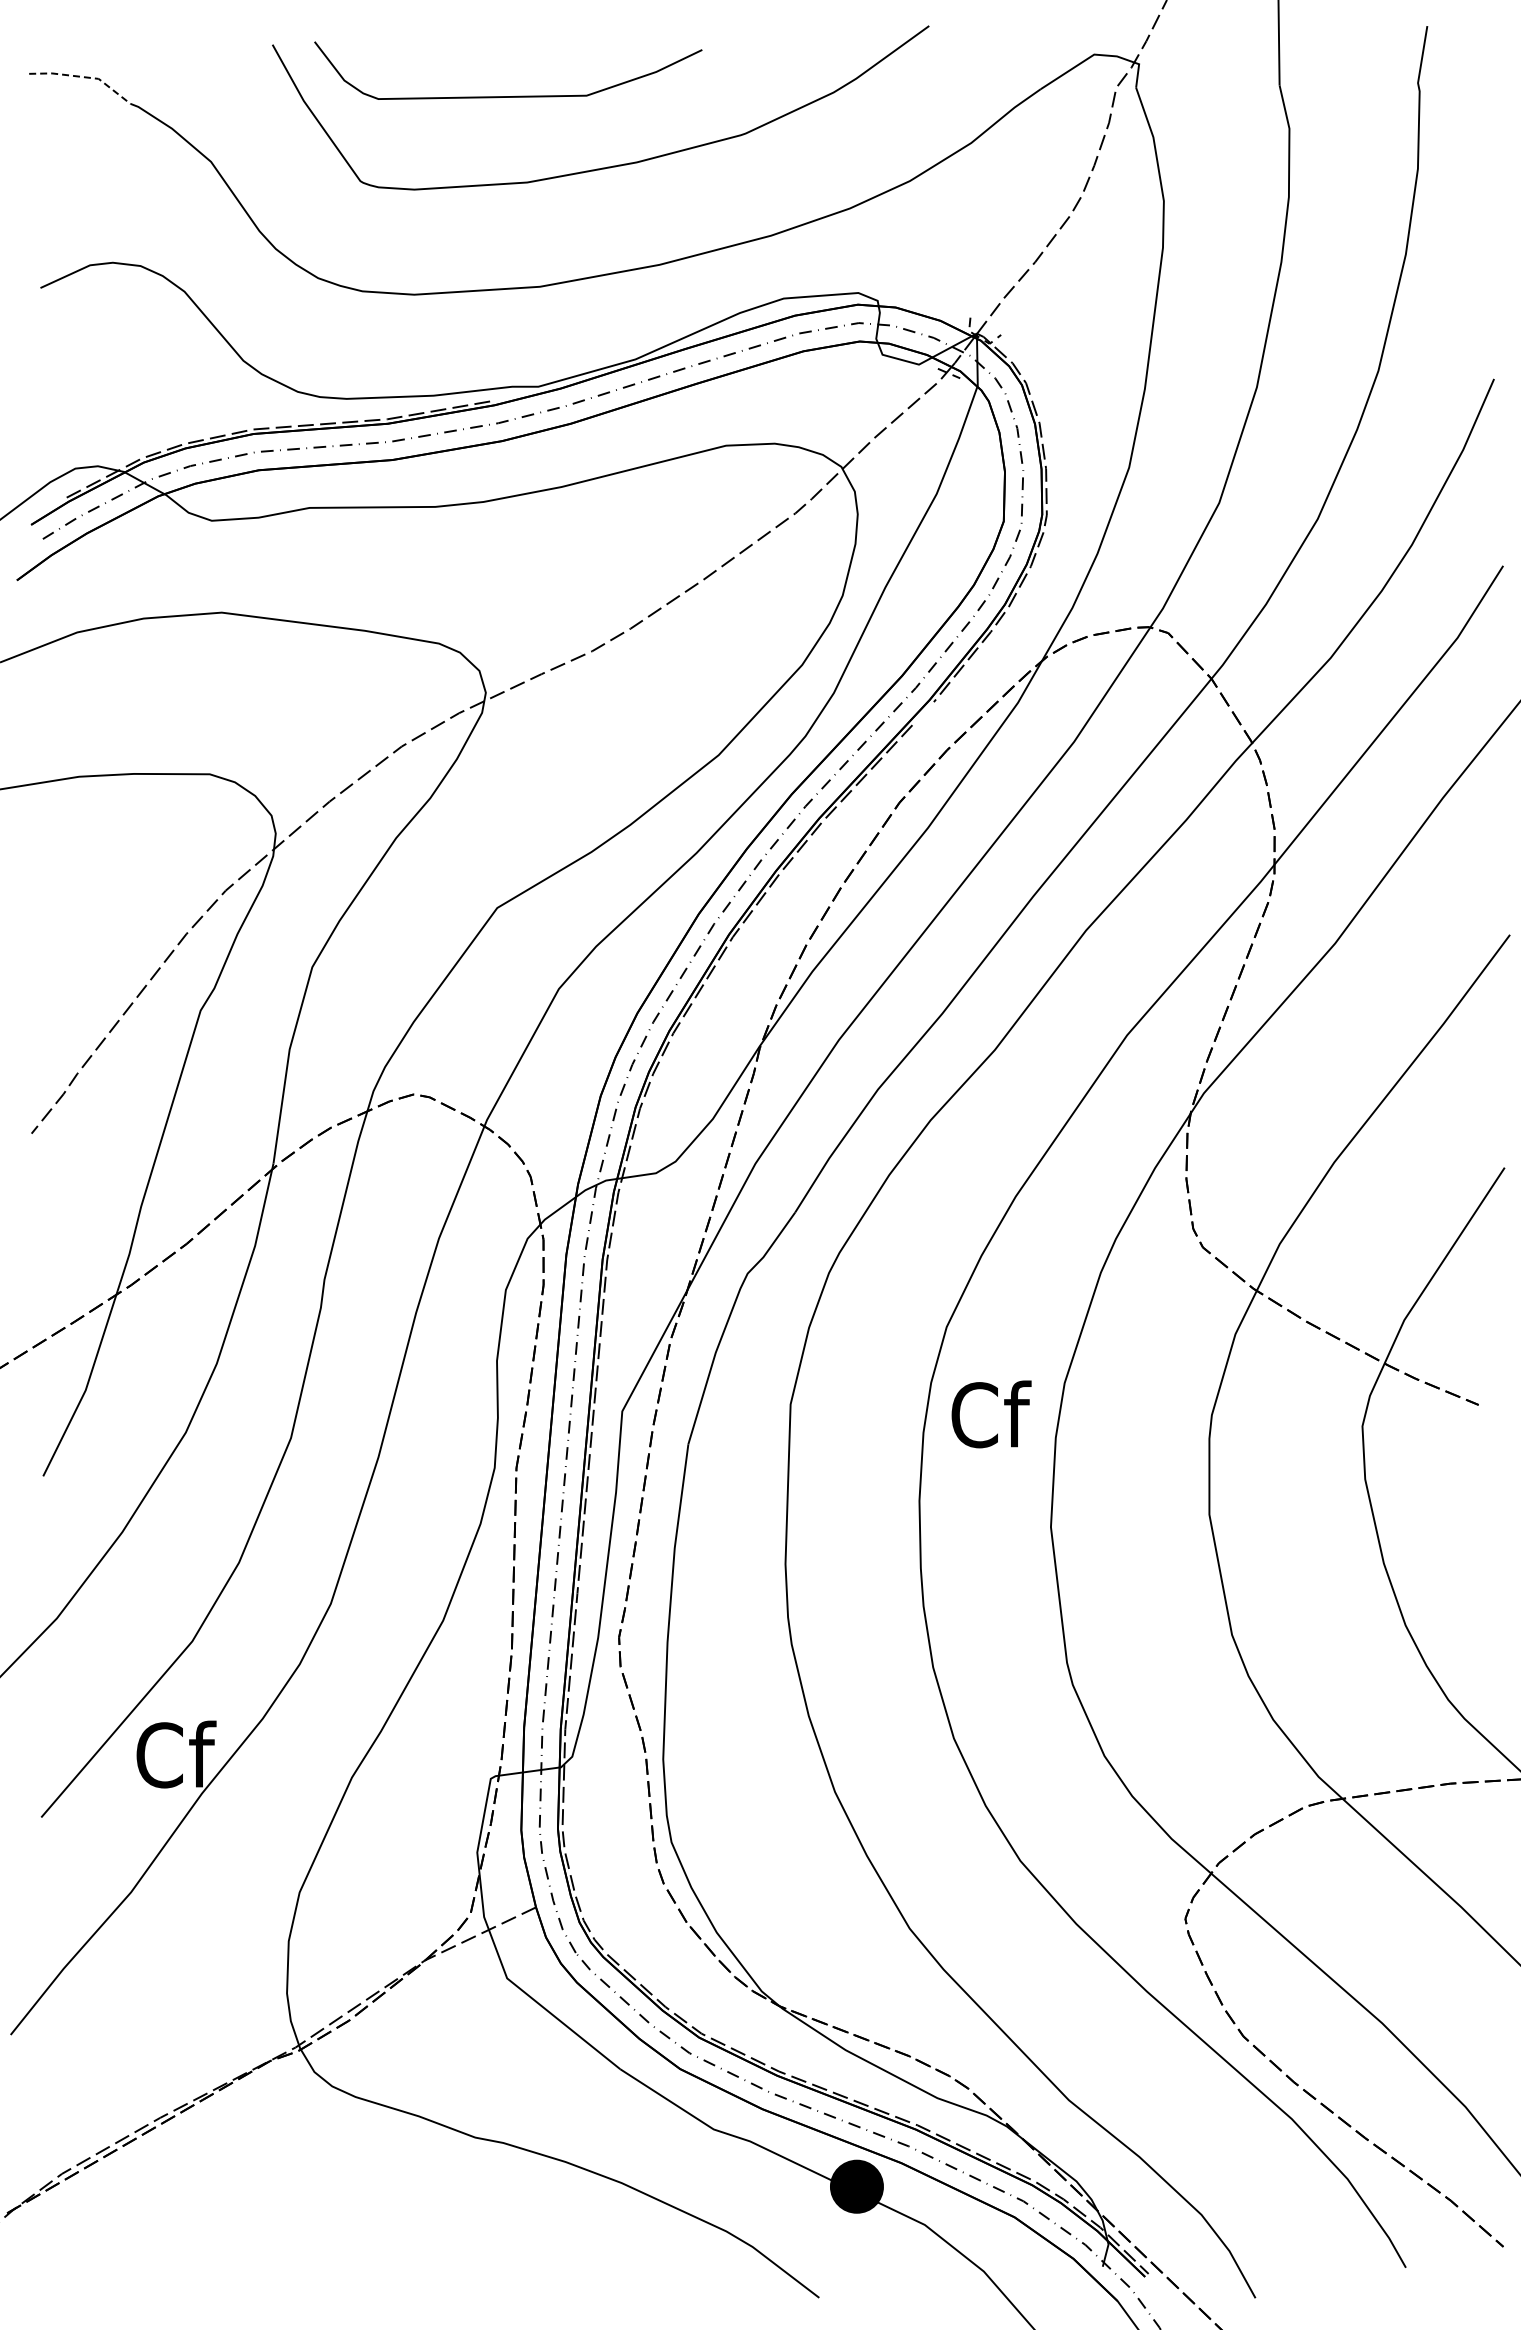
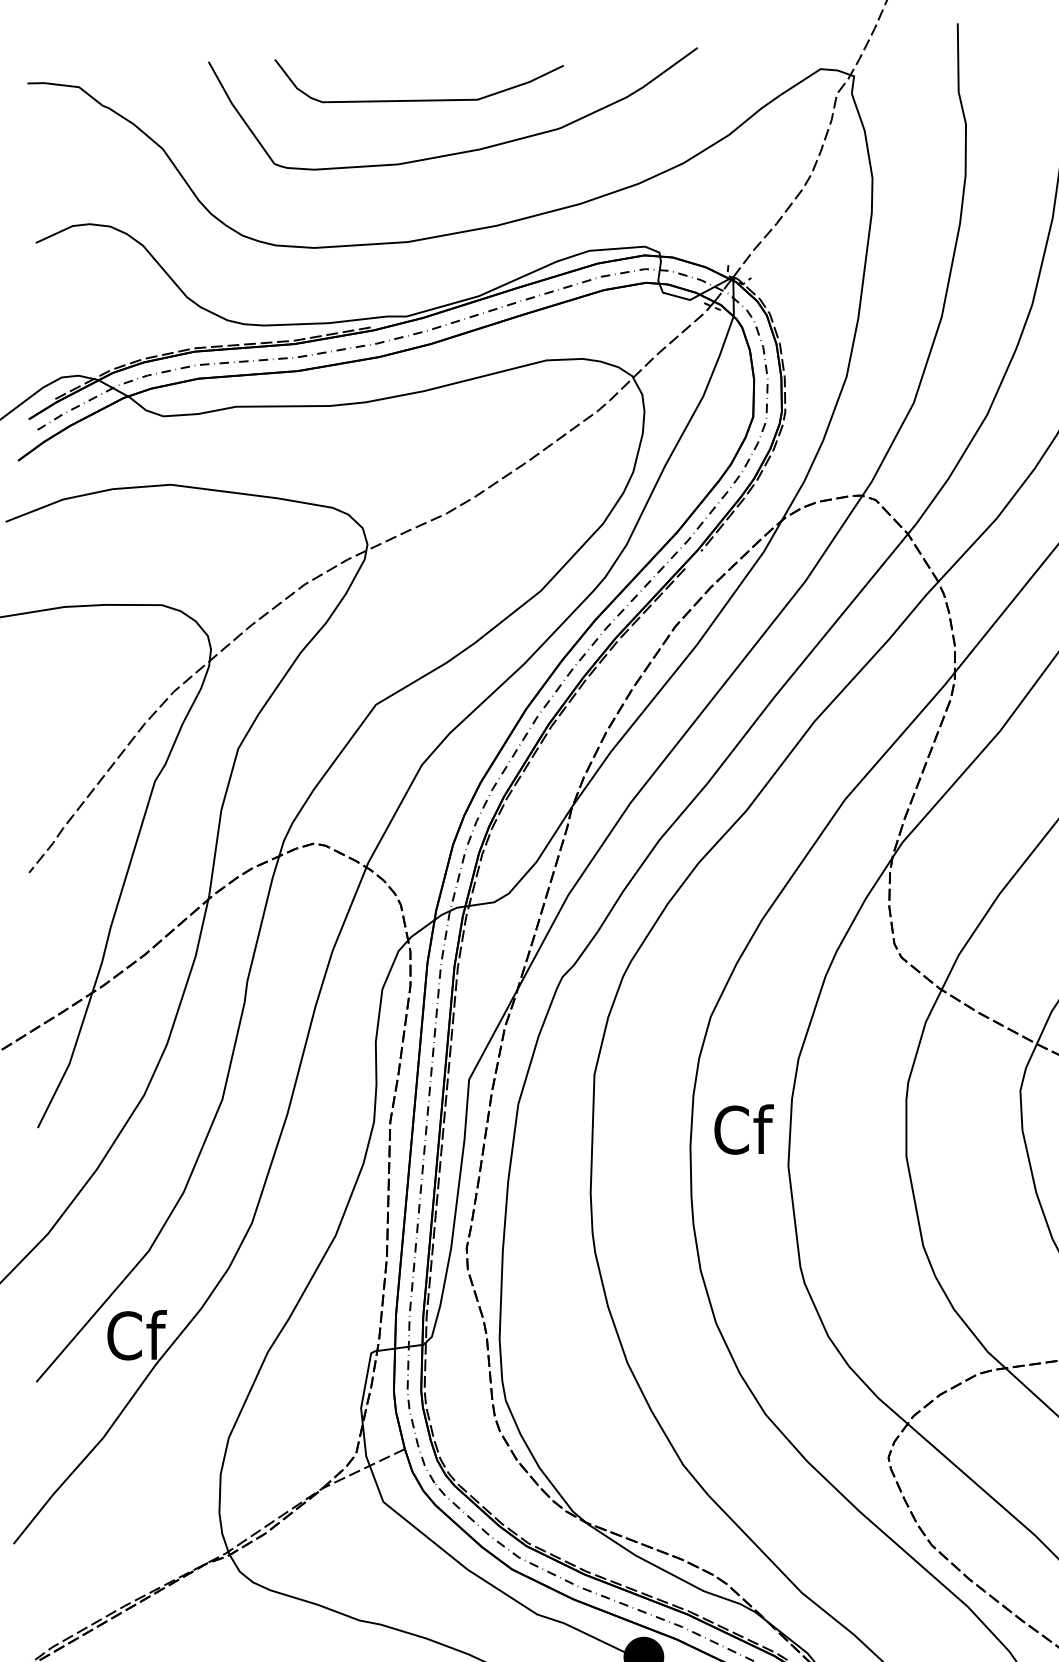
line: (84, 77) -> (68, 86), dashed -> solid
curve: (508, 96) -> (419, 100), moved
text: (991, 1414) -> (744, 1129), moved

